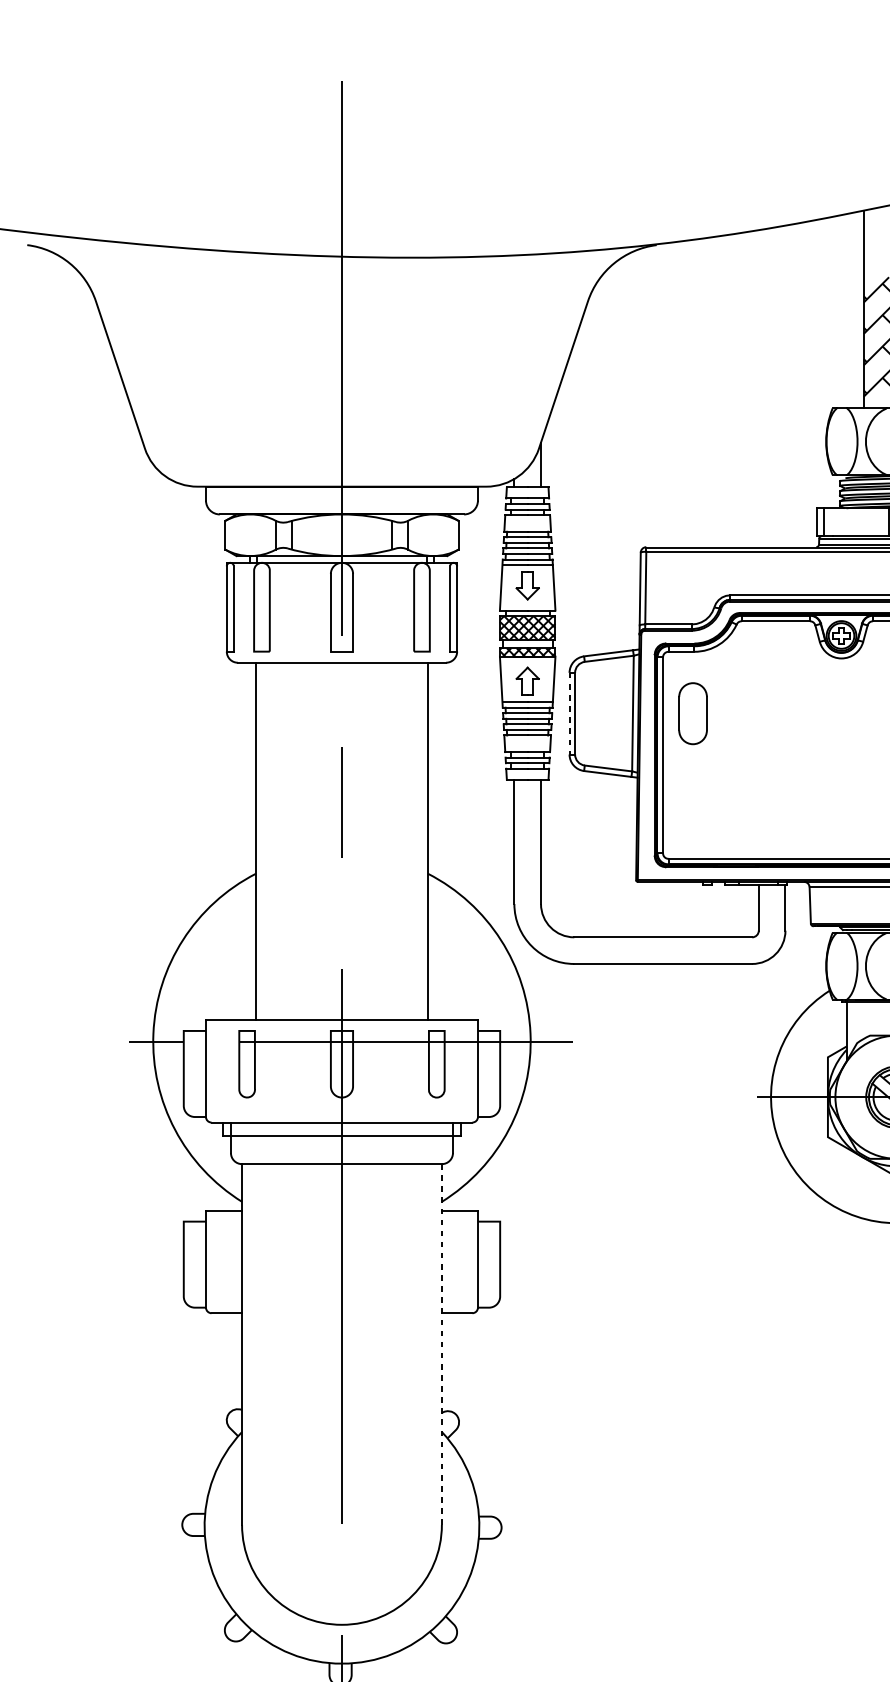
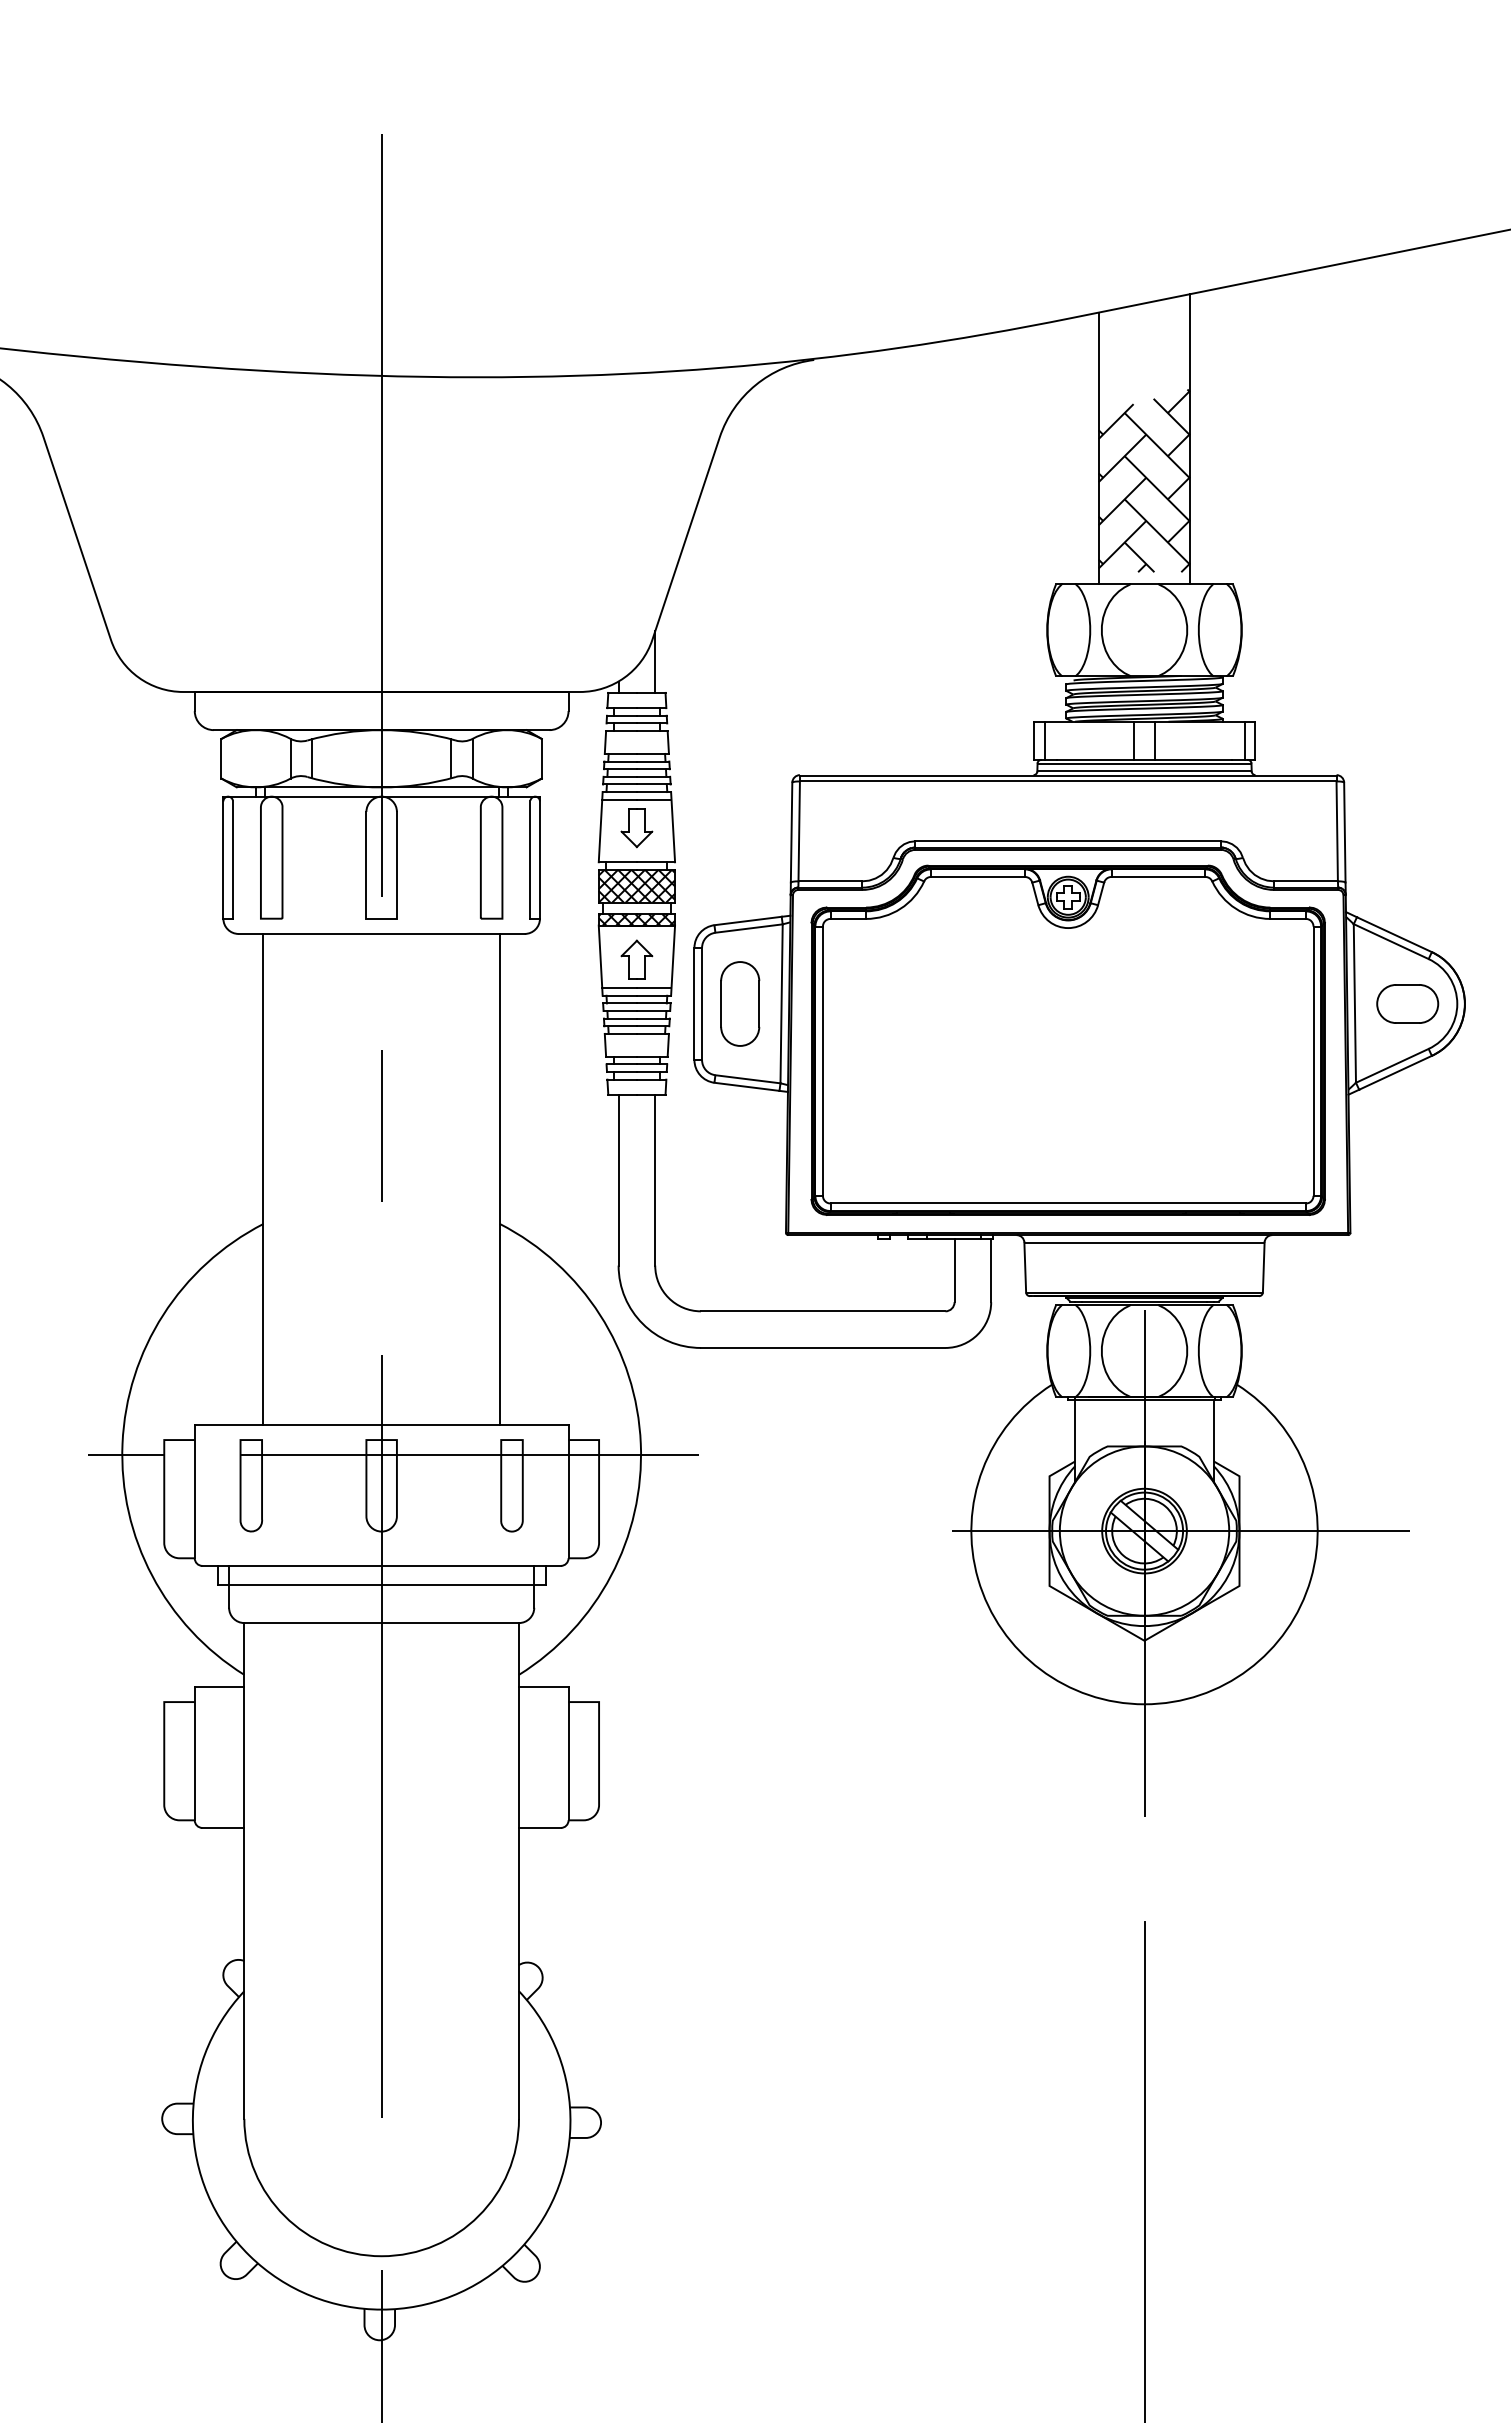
part: (693, 713) -> (740, 1003), moved
line: (569, 714) -> (694, 1004), dashed -> solid
line: (441, 1344) -> (518, 1870), dashed -> solid

